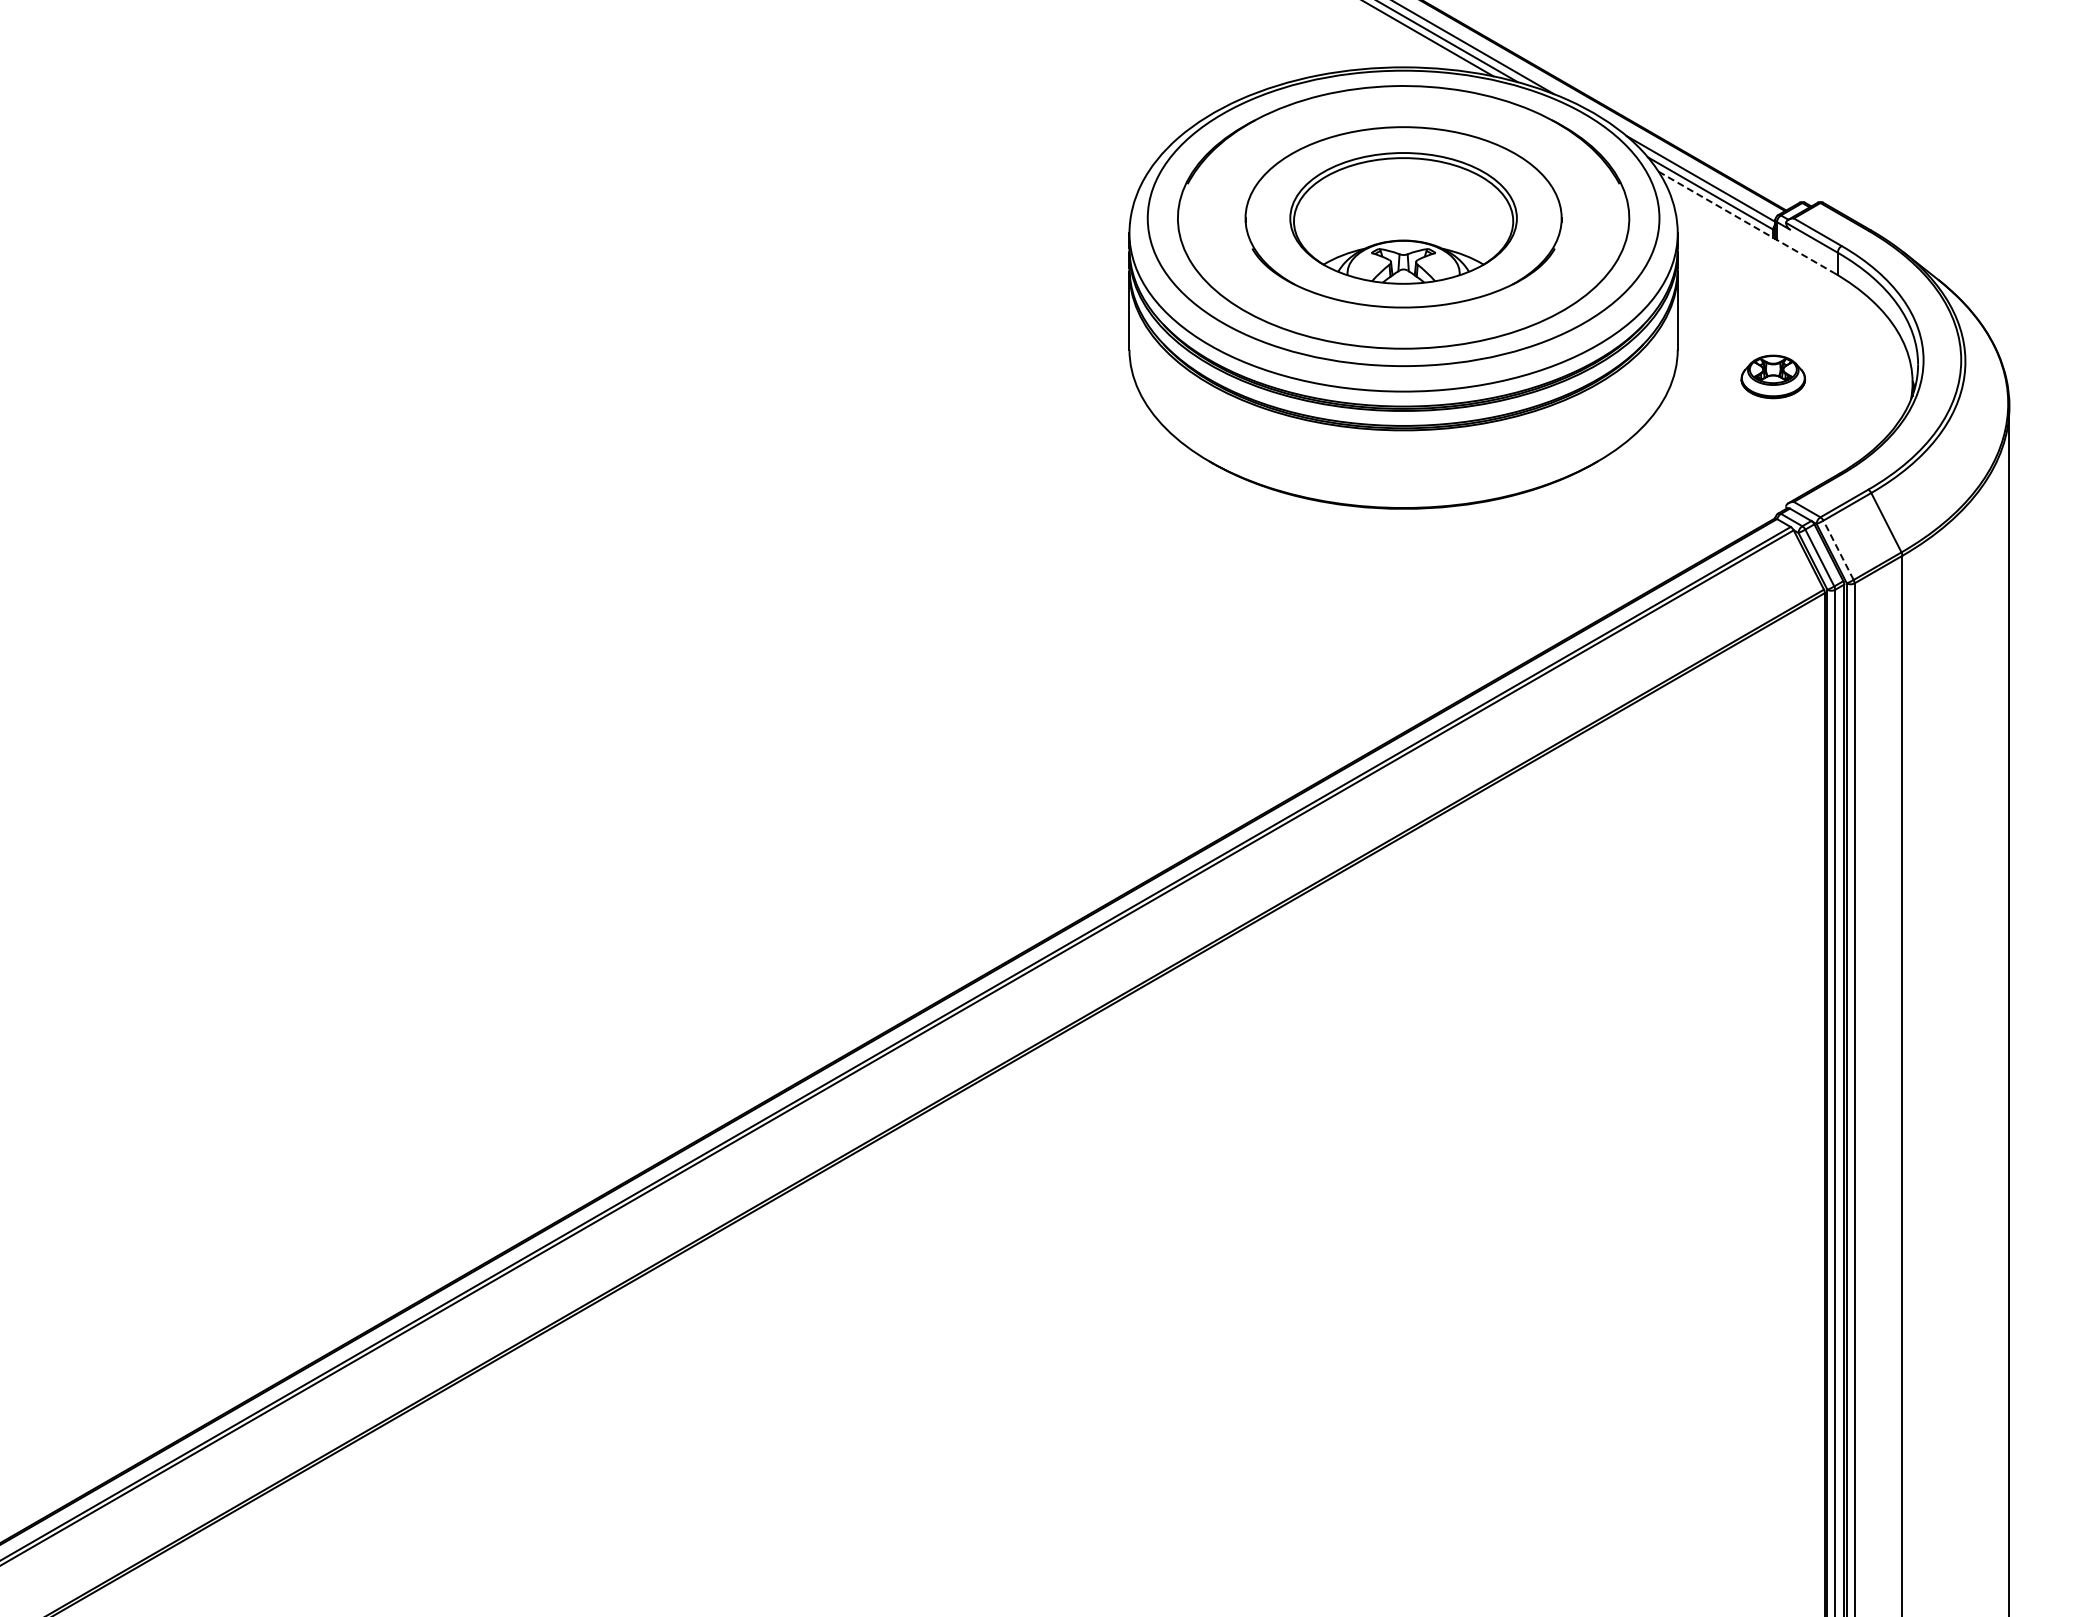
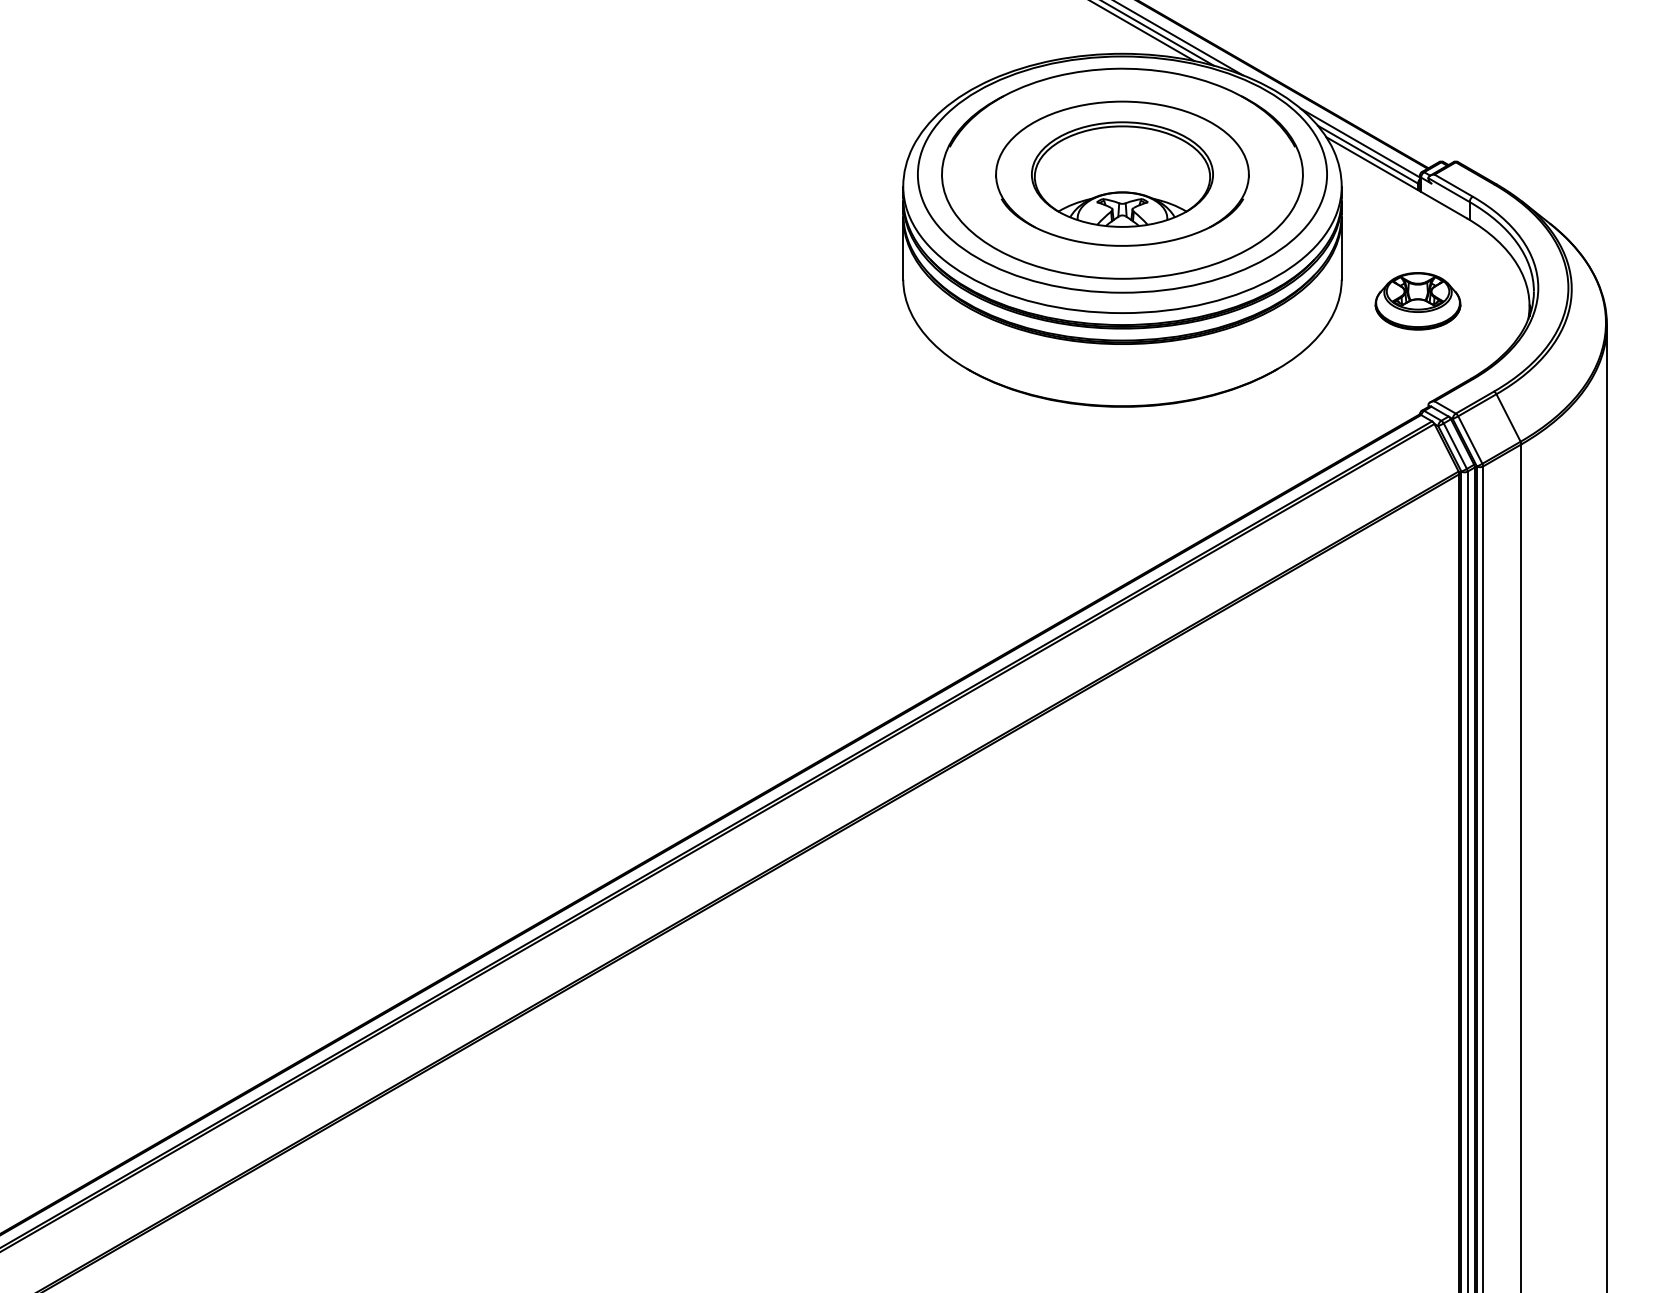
line: (1746, 222) -> (1396, 177), dashed -> solid
part: (1773, 376) -> (1418, 301), size x1.67
line: (1838, 549) -> (1470, 439), dashed -> solid

